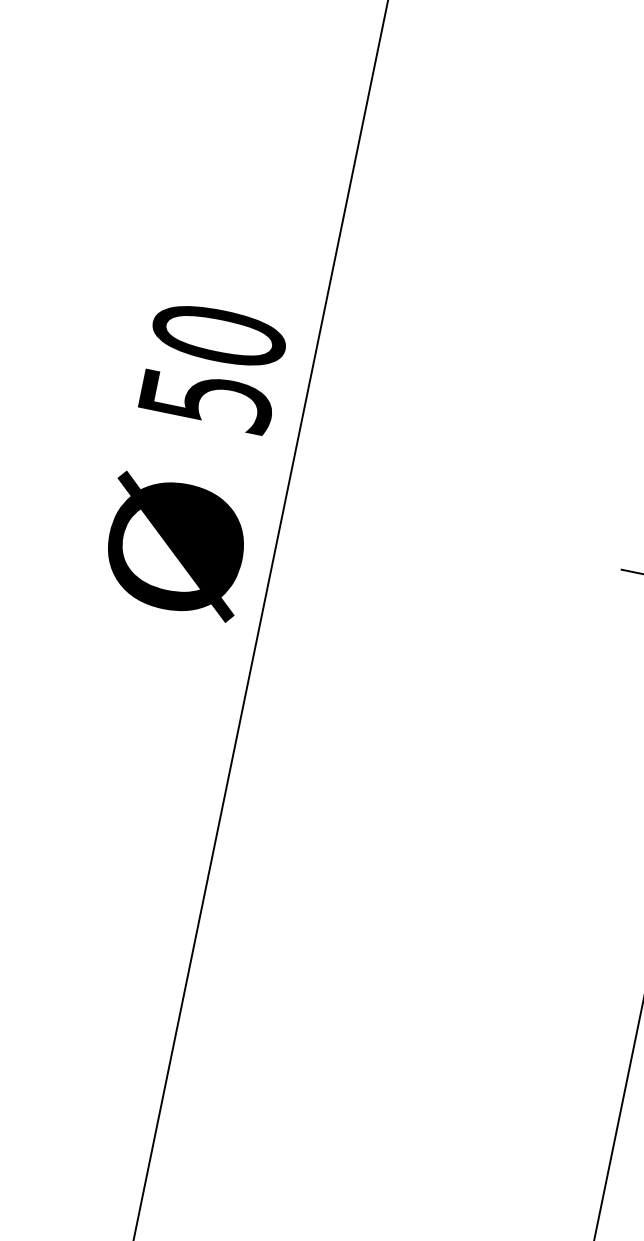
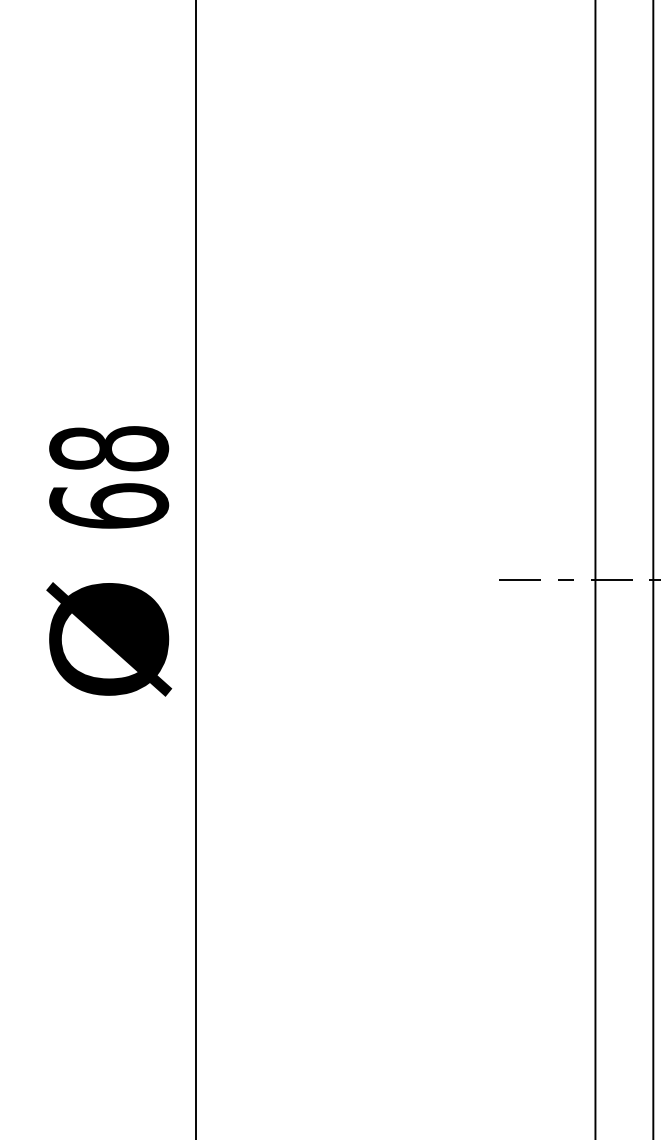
text: (213, 367) -> (109, 477), 50 -> 68

